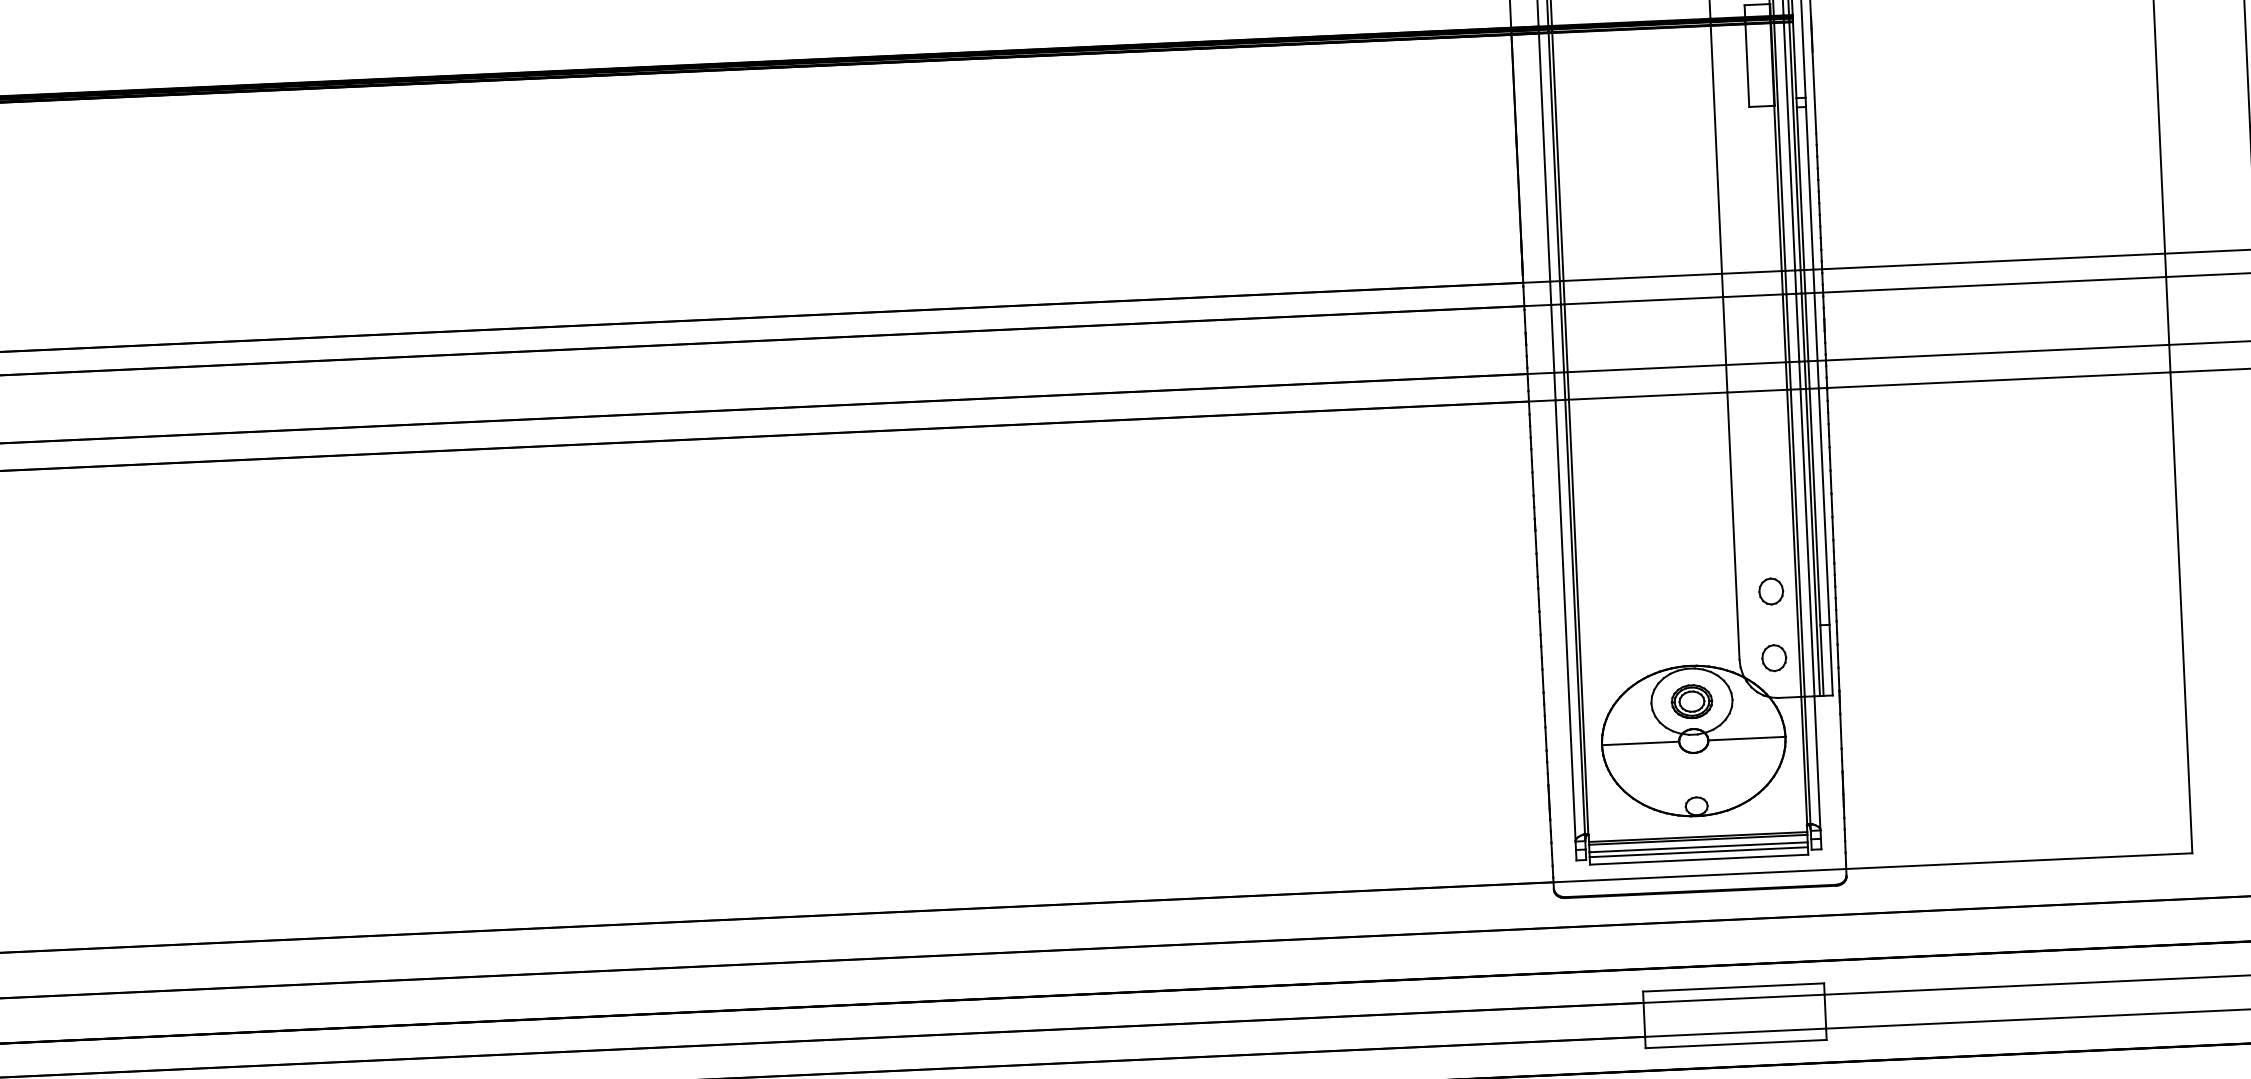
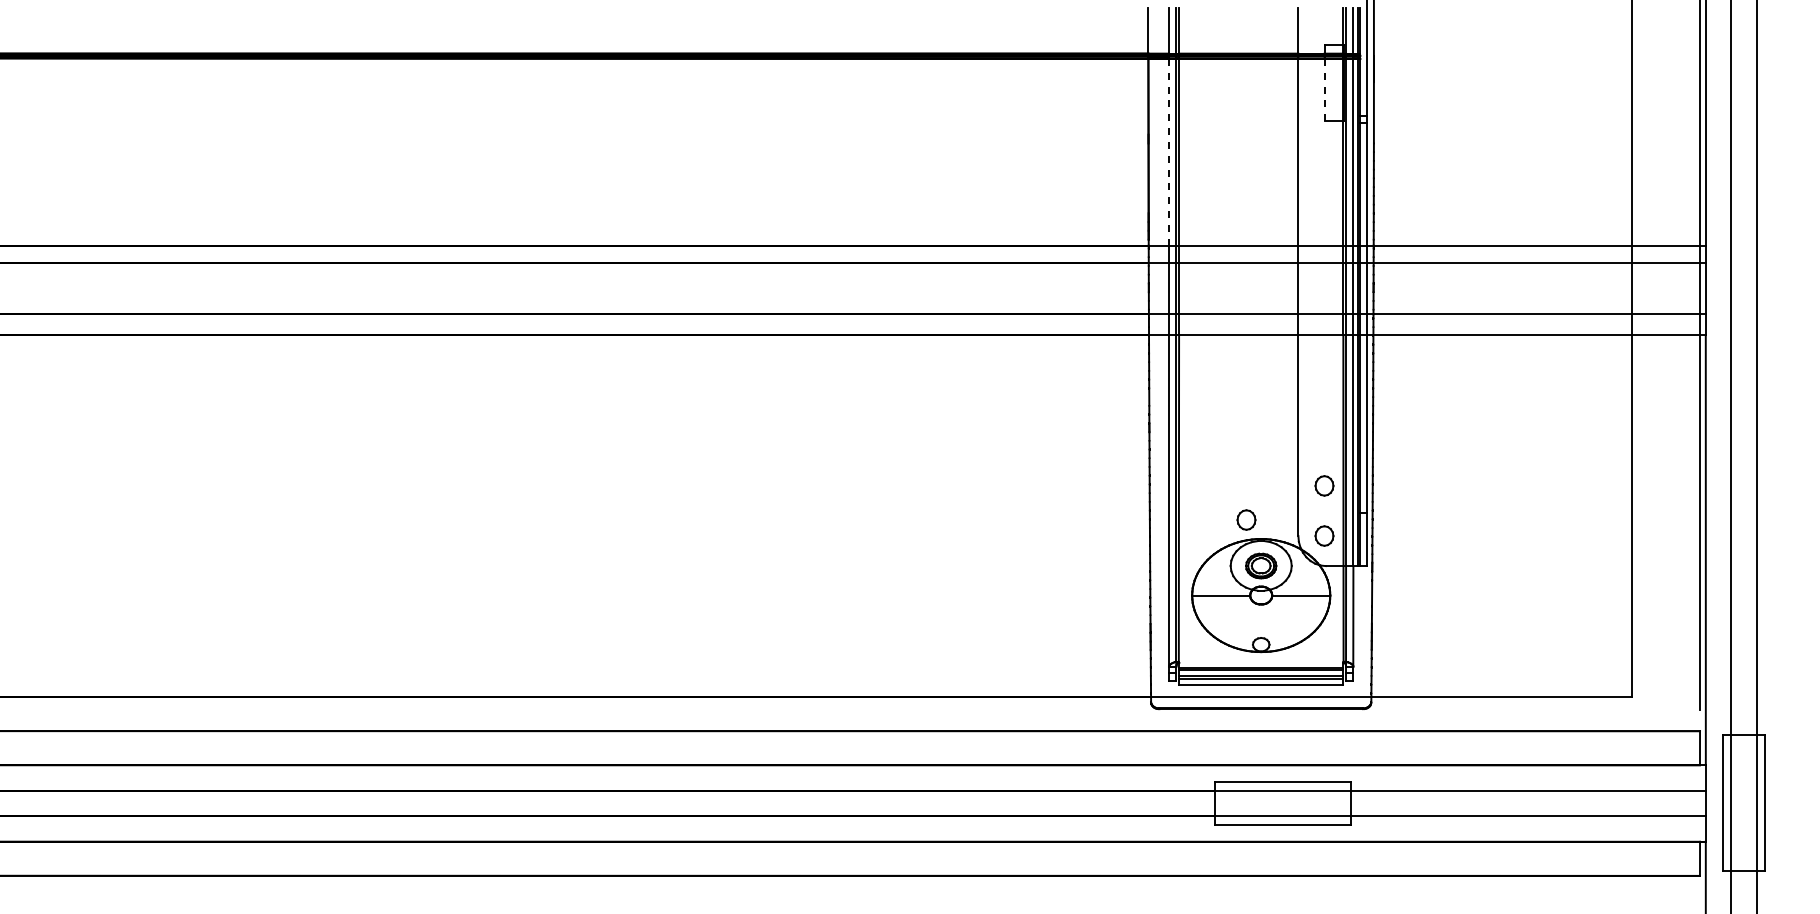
line: (1747, 64) -> (1324, 89), solid -> dashed
line: (1545, 156) -> (1169, 151), solid -> dashed
part: (1669, 640) -> (1246, 519), added

